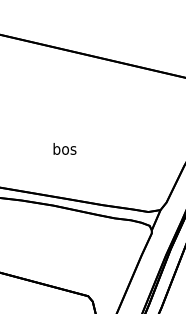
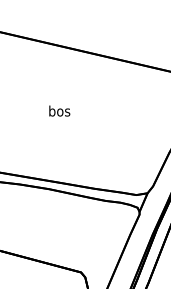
text: (64, 148) -> (59, 110), moved

